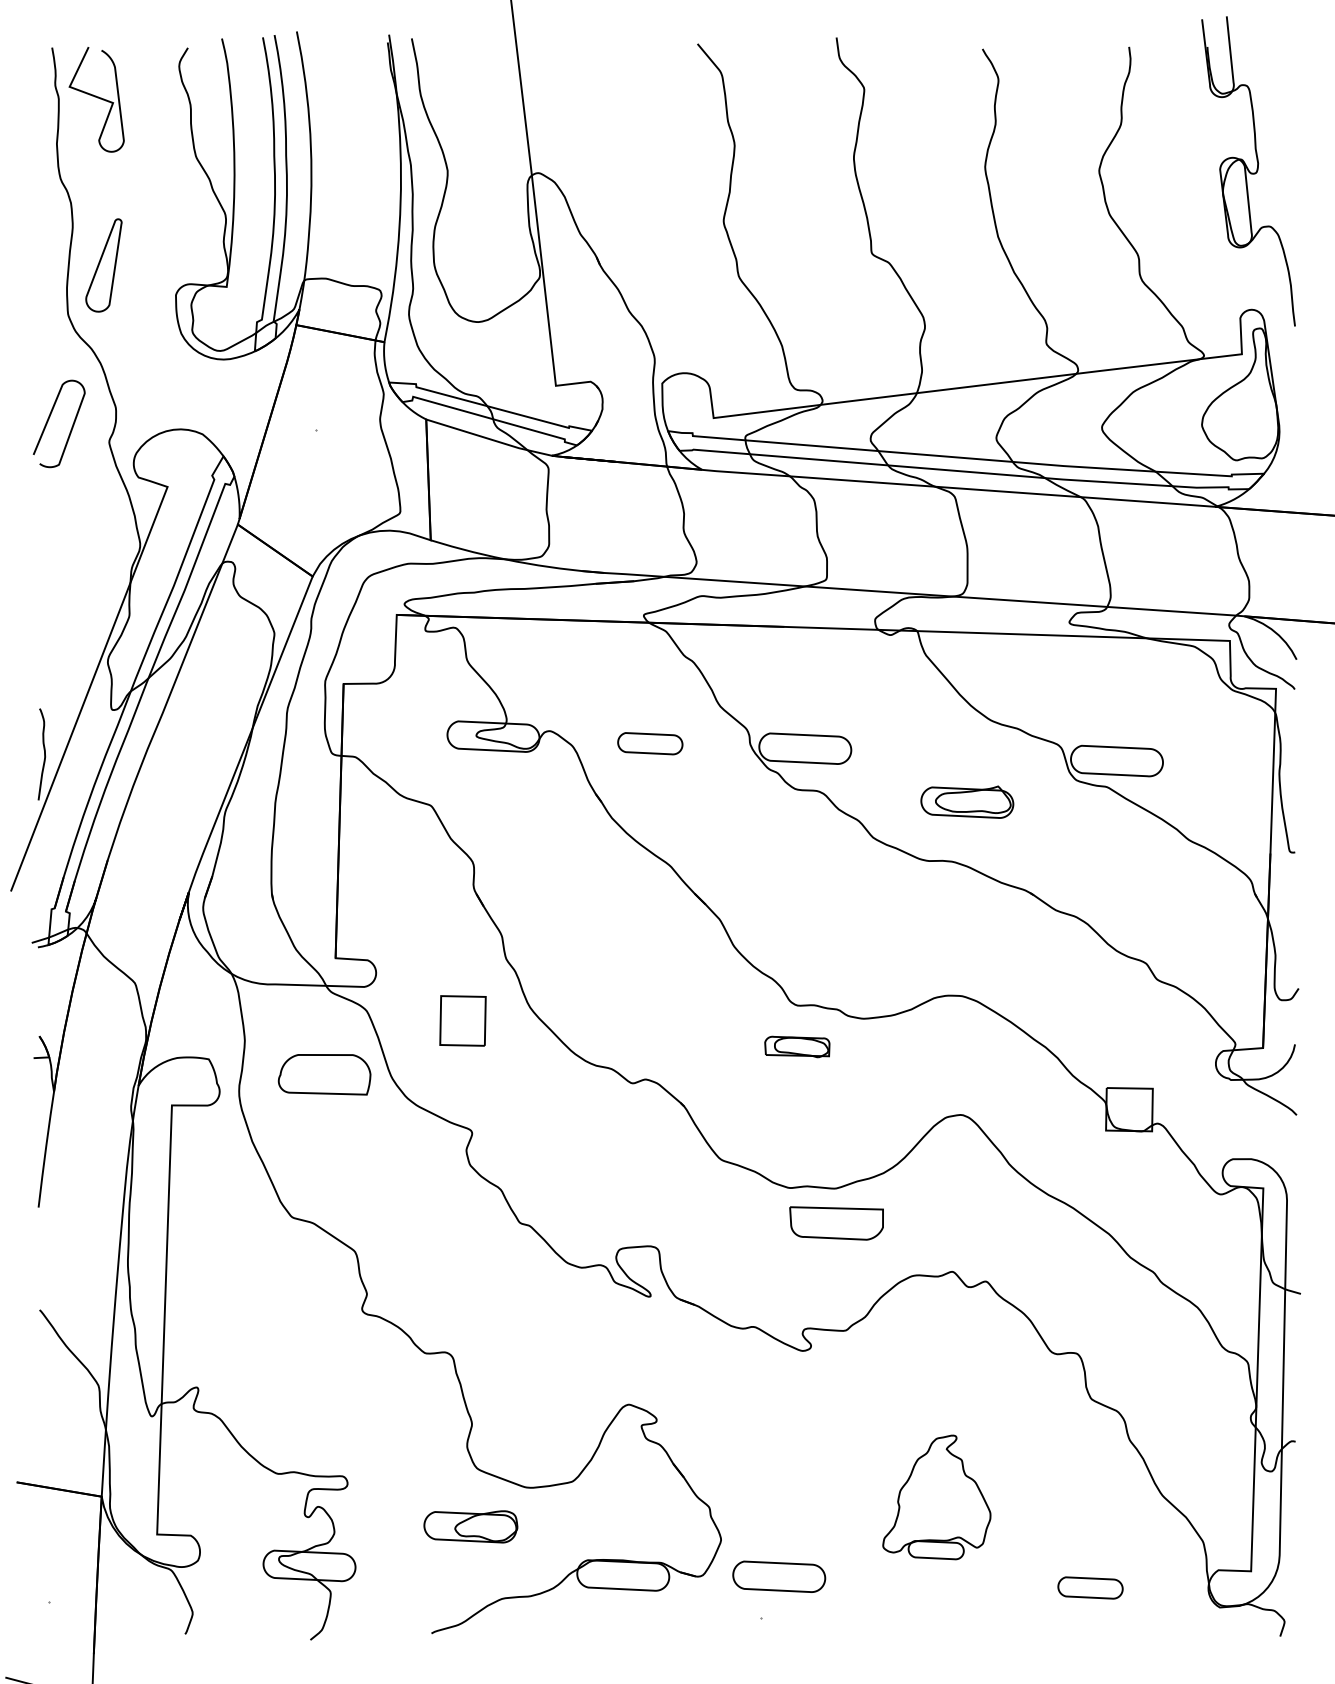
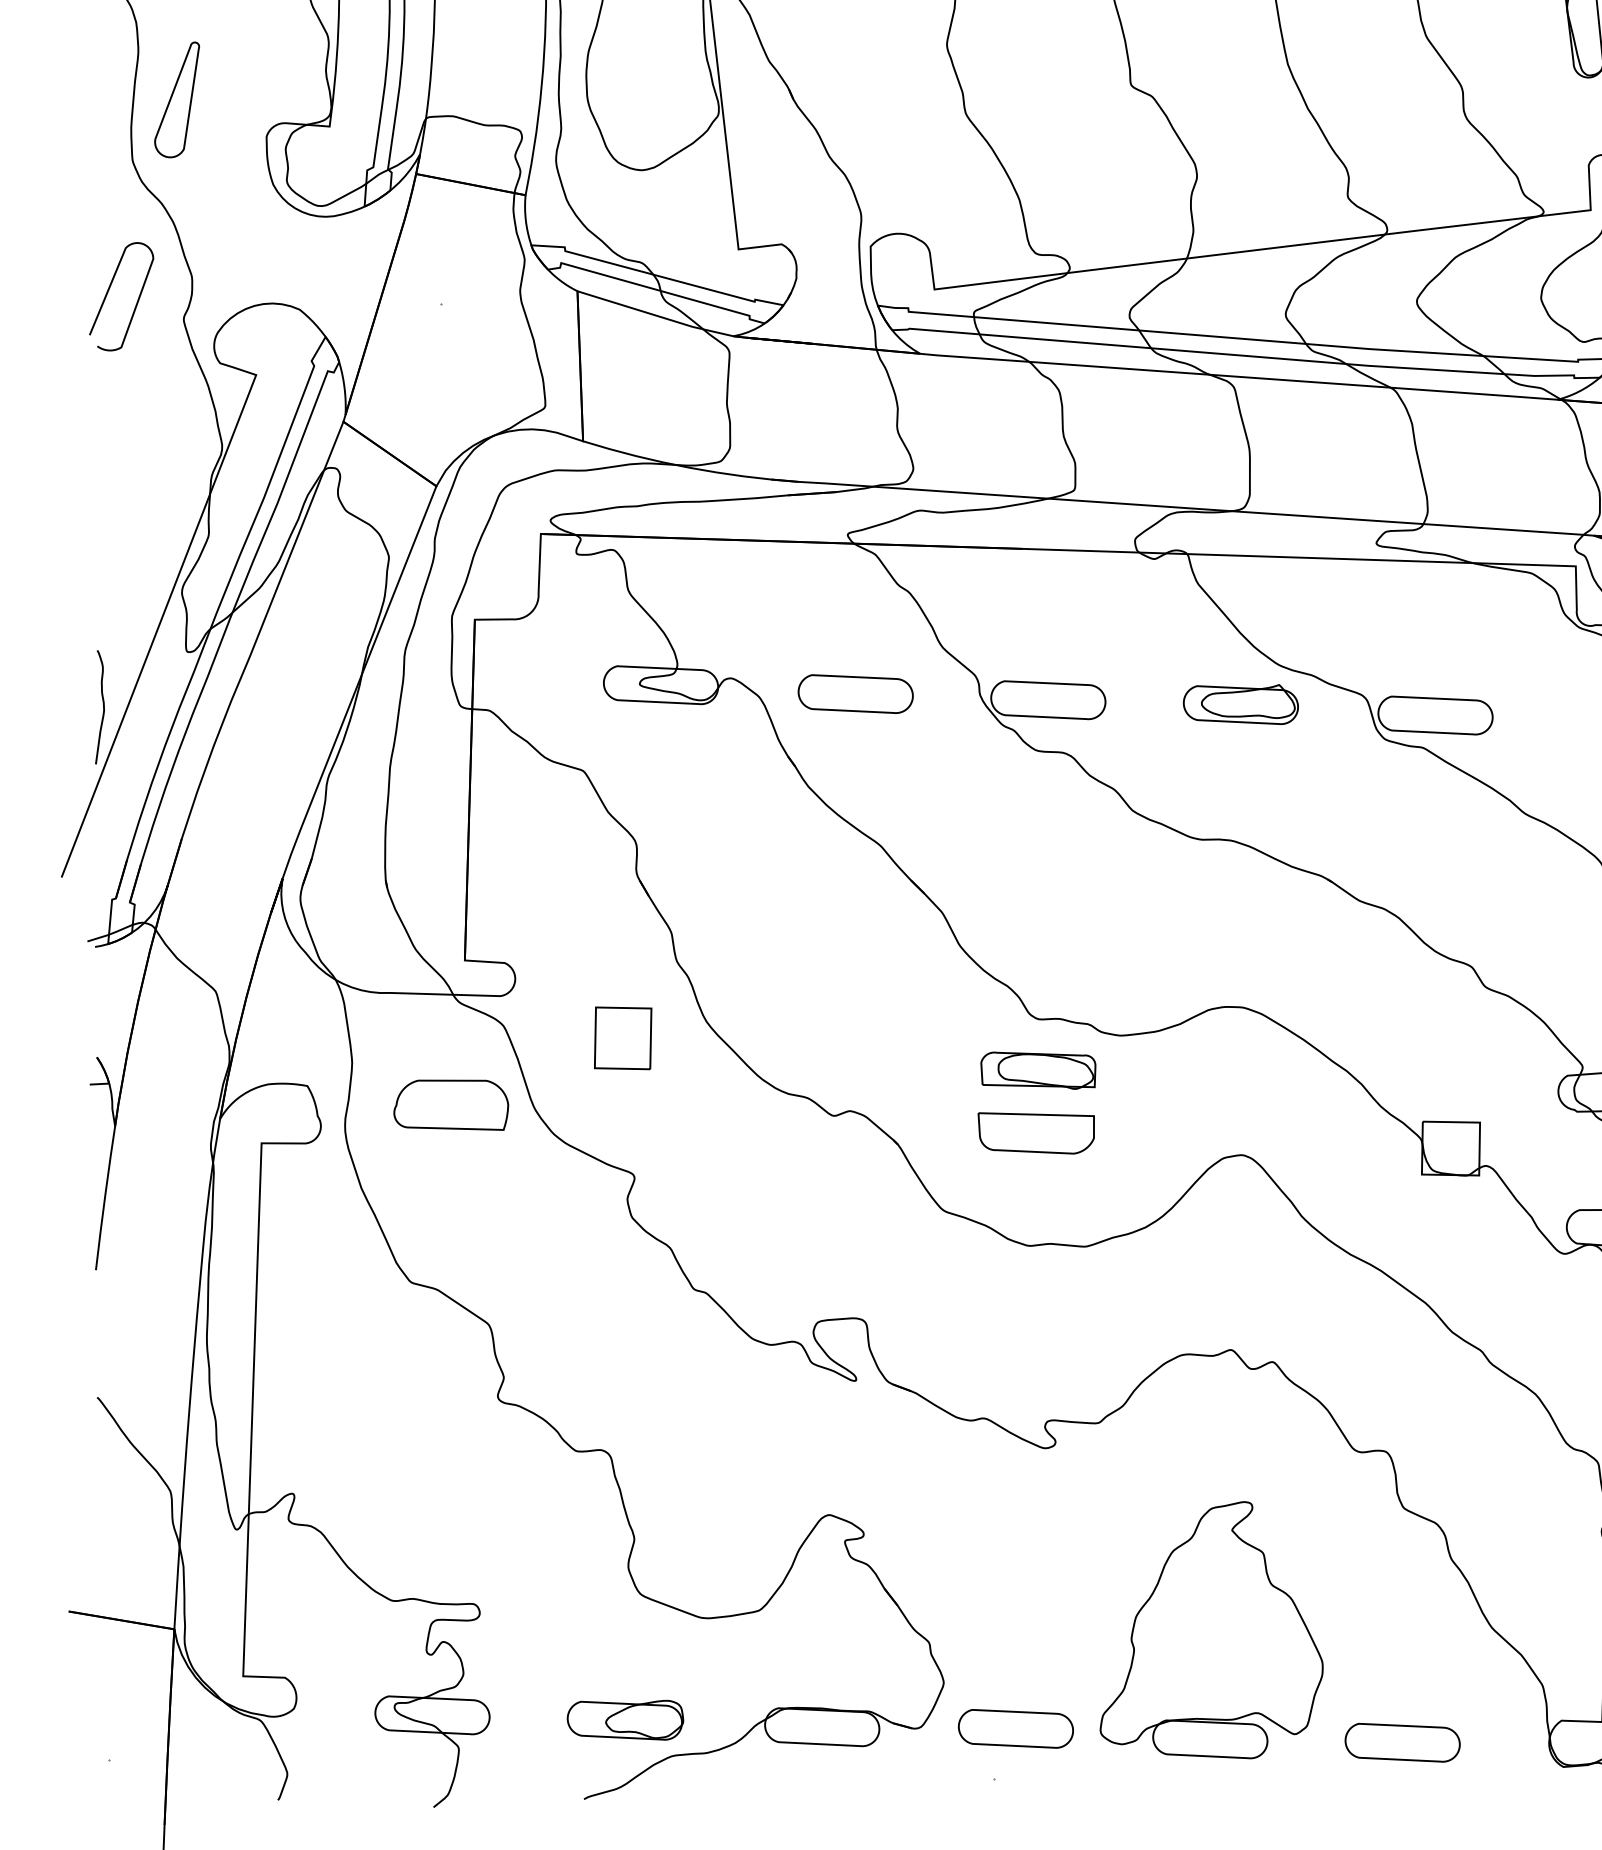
part: (650, 743) -> (856, 693), size x1.43
part: (967, 801) -> (1241, 703), moved
part: (797, 1046) -> (1038, 1070), size x1.43
part: (836, 1223) -> (1036, 1133), moved
part: (936, 1497) -> (1211, 1630), size x1.67
part: (470, 1526) -> (625, 1719), moved
part: (1090, 1587) -> (1402, 1742), size x1.43

